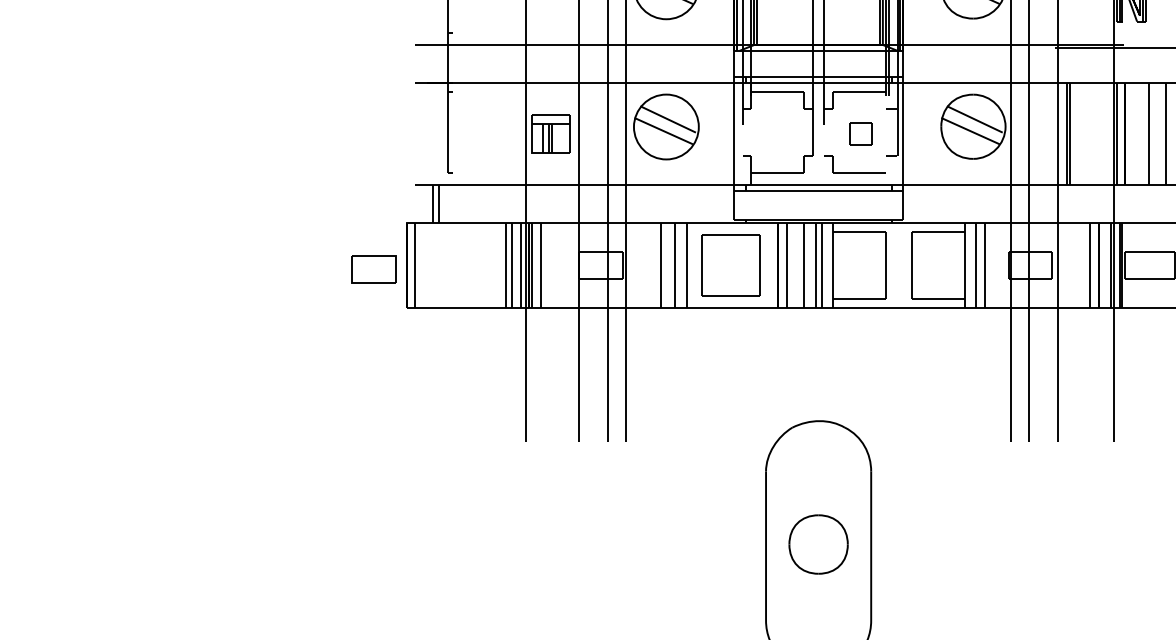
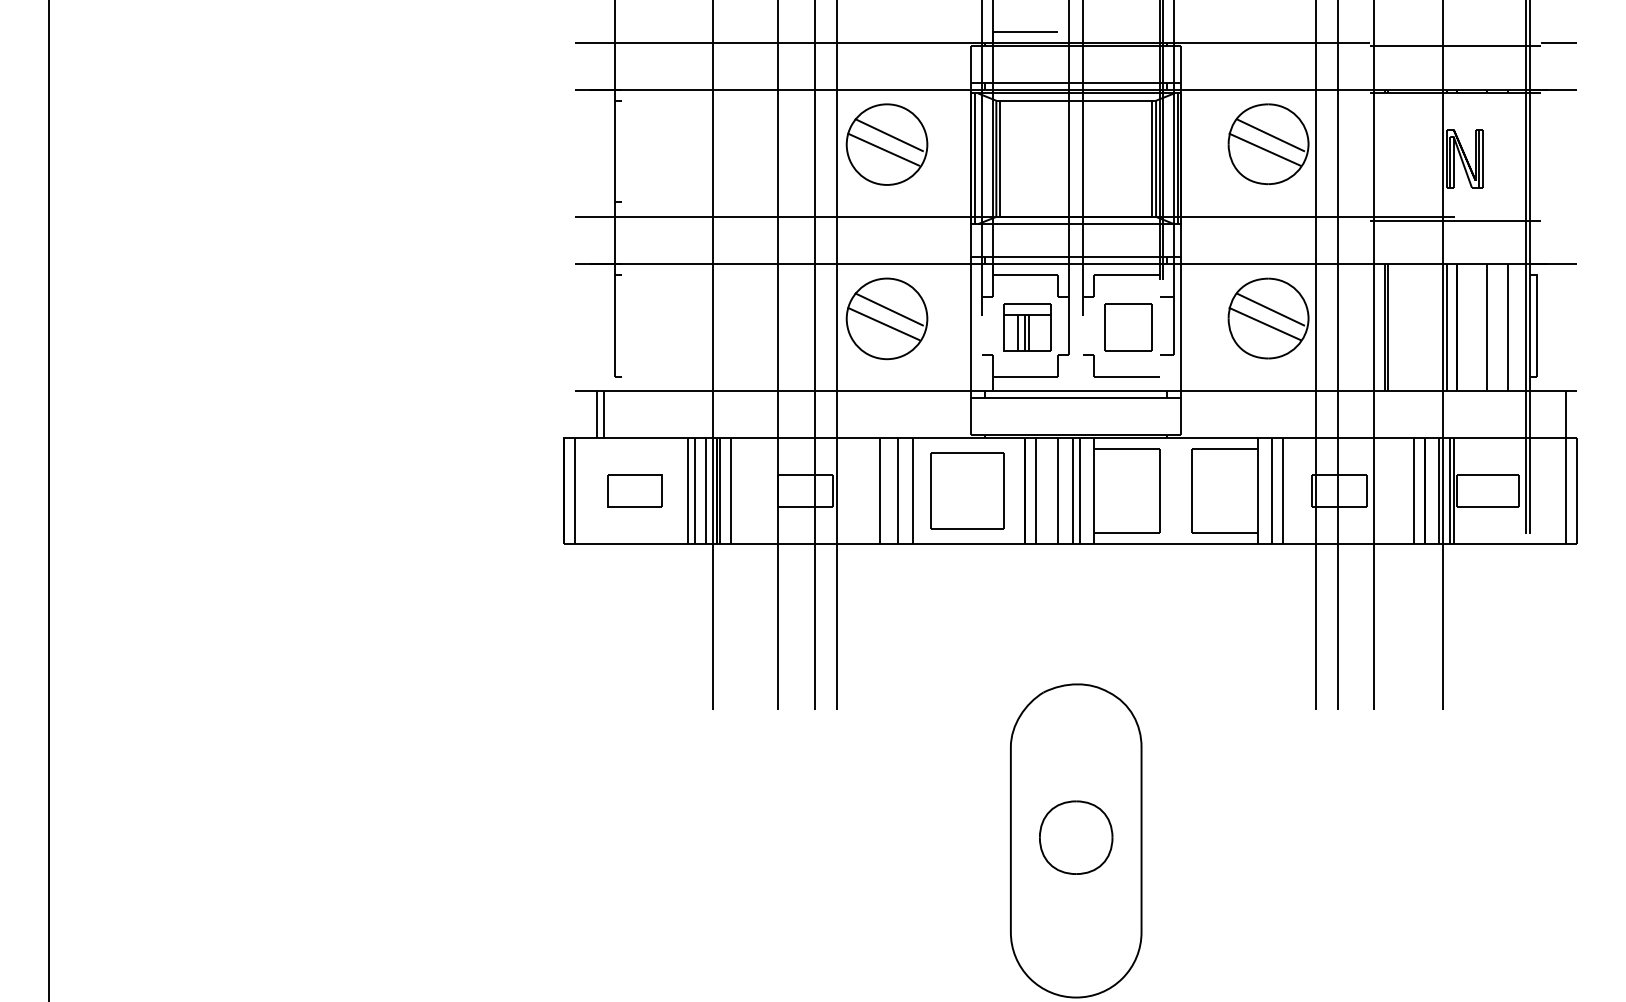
part: (550, 133) -> (1027, 327), moved
part: (860, 133) -> (1128, 327), size x1.67
part: (373, 269) -> (634, 490), moved

